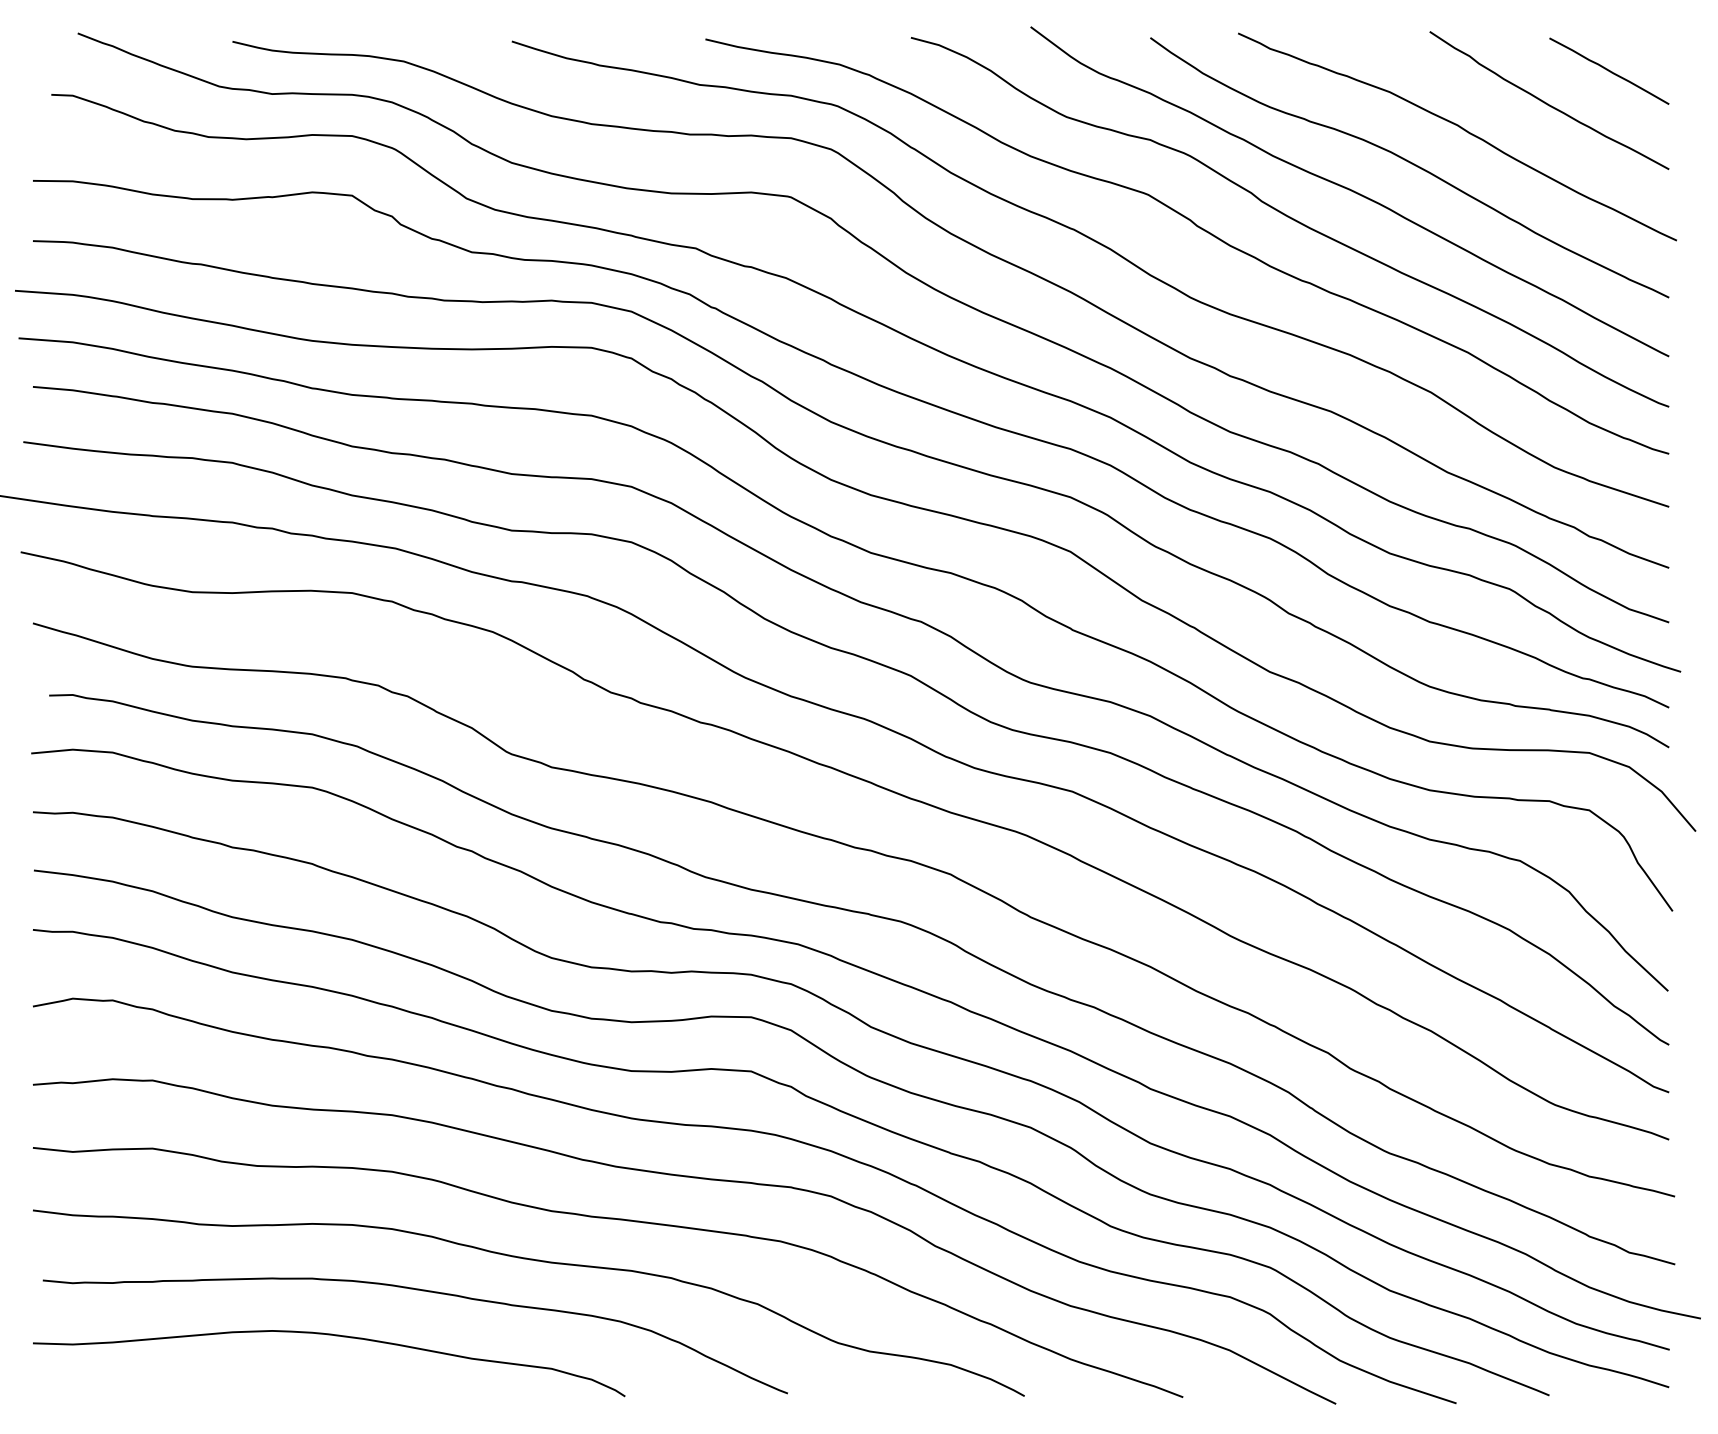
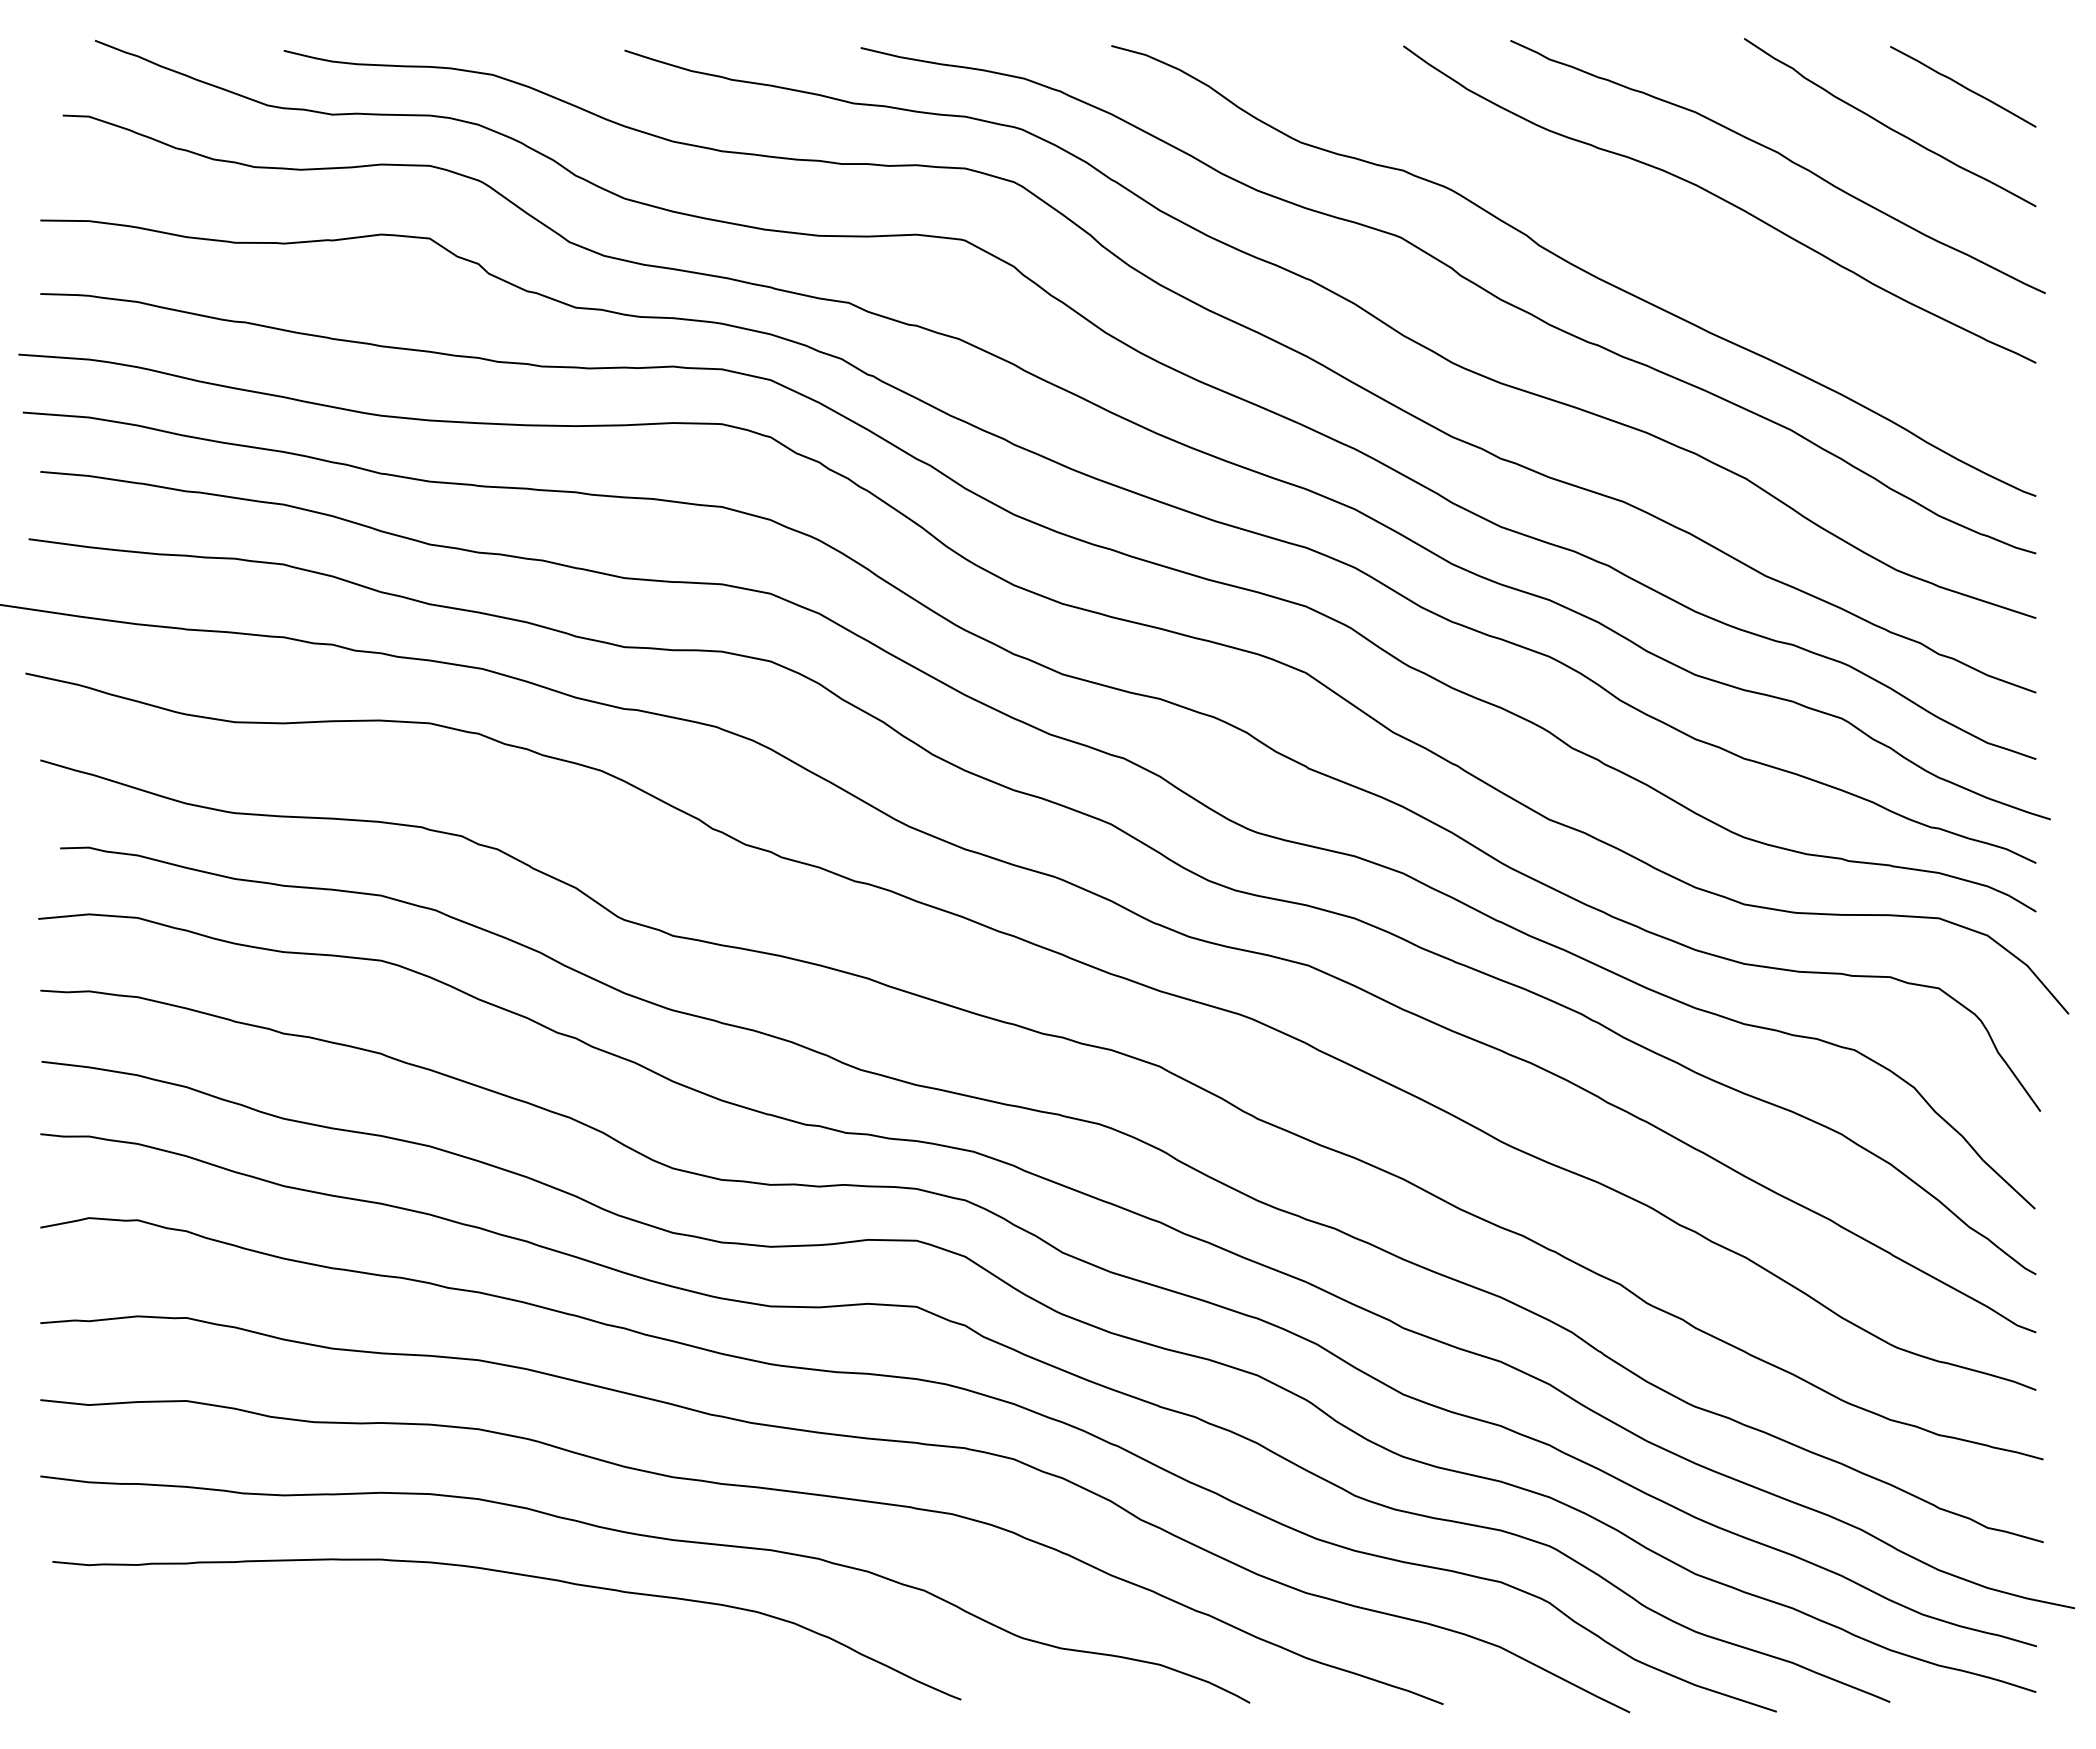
curve: (1349, 190) -> (1646, 232), removed
curve: (333, 1335) -> (406, 1629), removed

